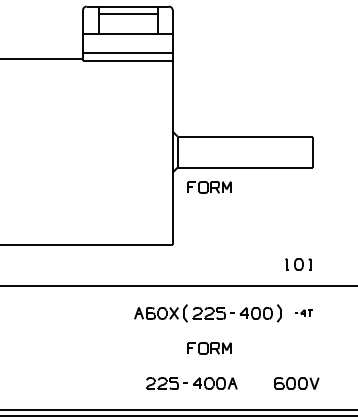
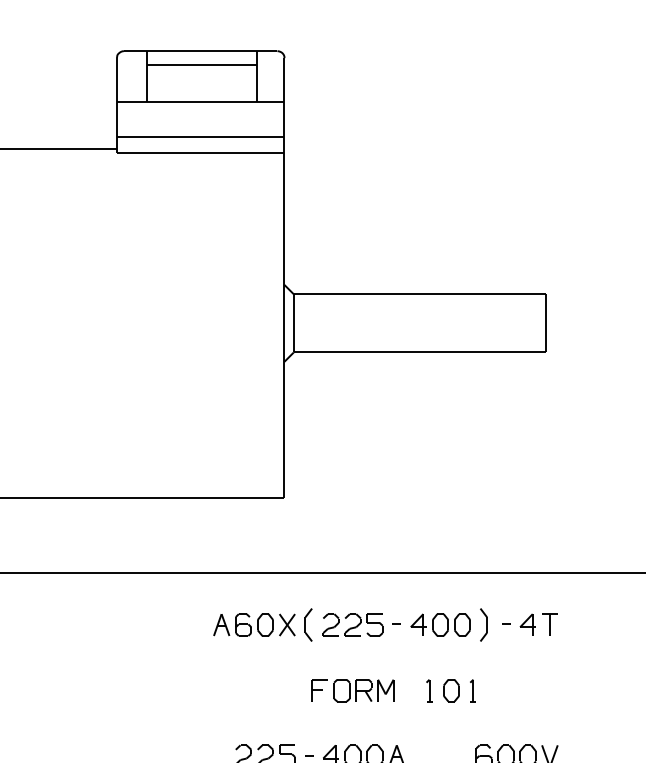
part: (209, 187) -> (353, 389), removed
part: (298, 264) -> (450, 690), moved
part: (303, 312) -> (529, 623), size x1.67

